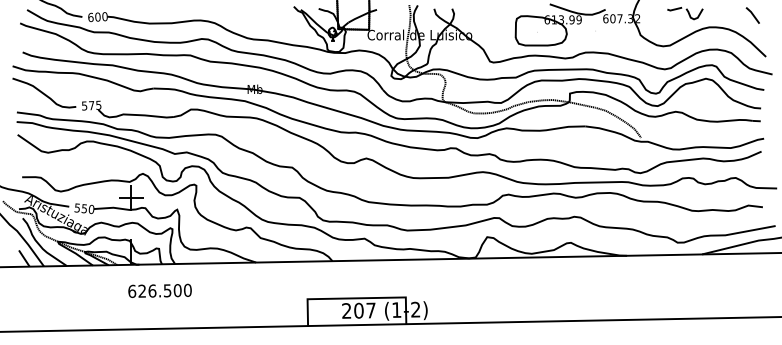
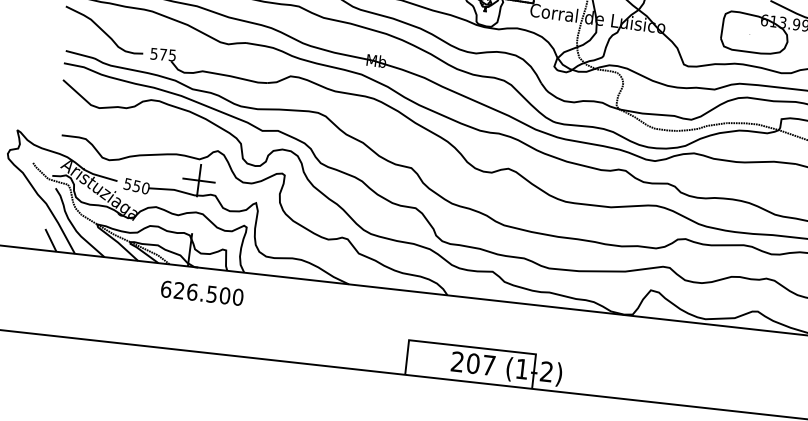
text: (159, 290) -> (201, 292), moved

